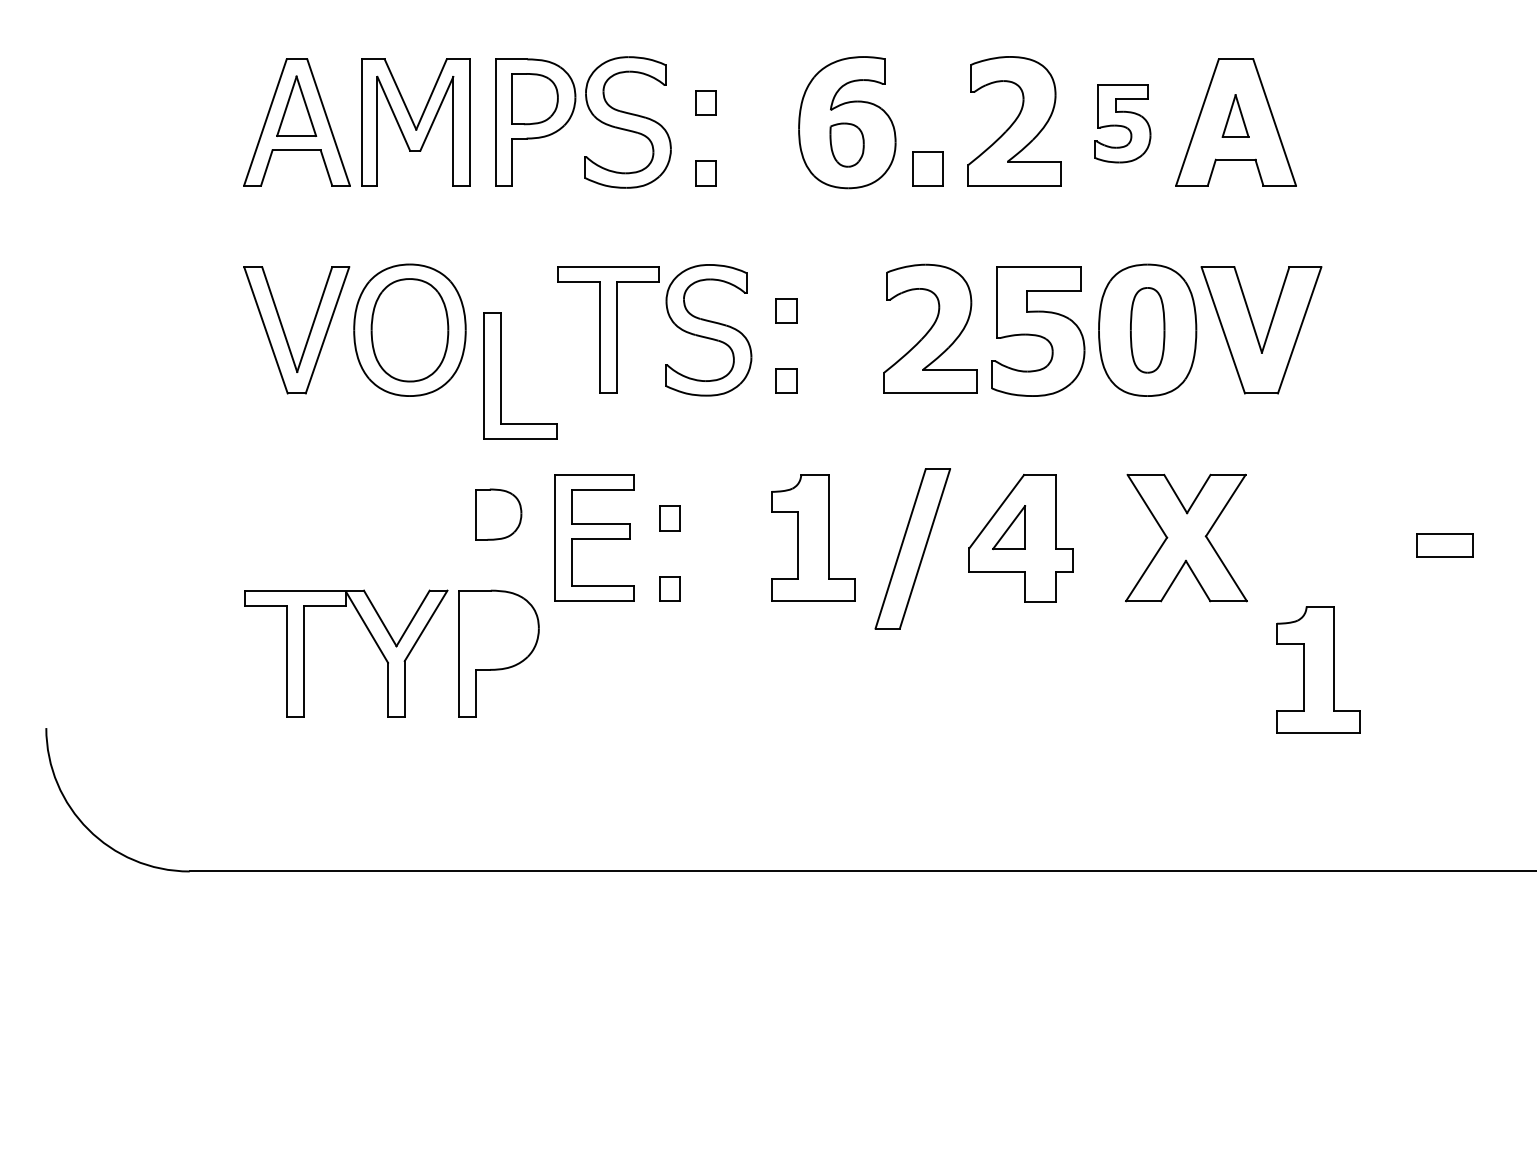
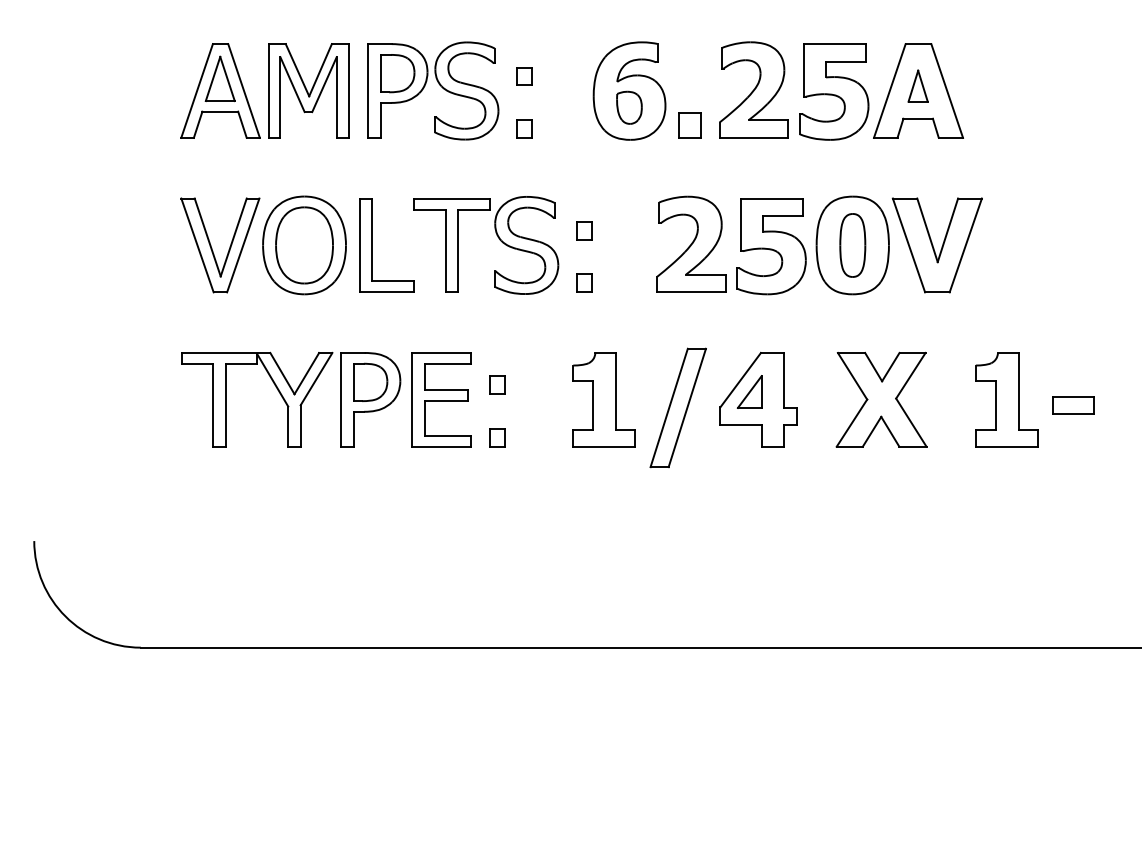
part: (1123, 123) -> (834, 91), size x1.67
part: (501, 376) -> (372, 245), moved
part: (392, 653) -> (291, 399), moved
part: (1318, 669) -> (1006, 399), moved

